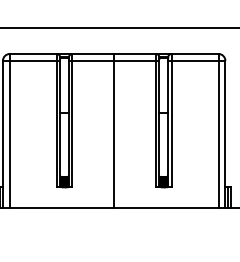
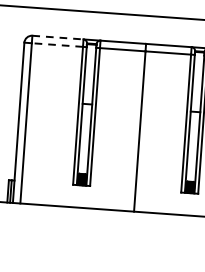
line: (33, 54) -> (58, 38), solid -> dashed
line: (32, 60) -> (56, 44), solid -> dashed

